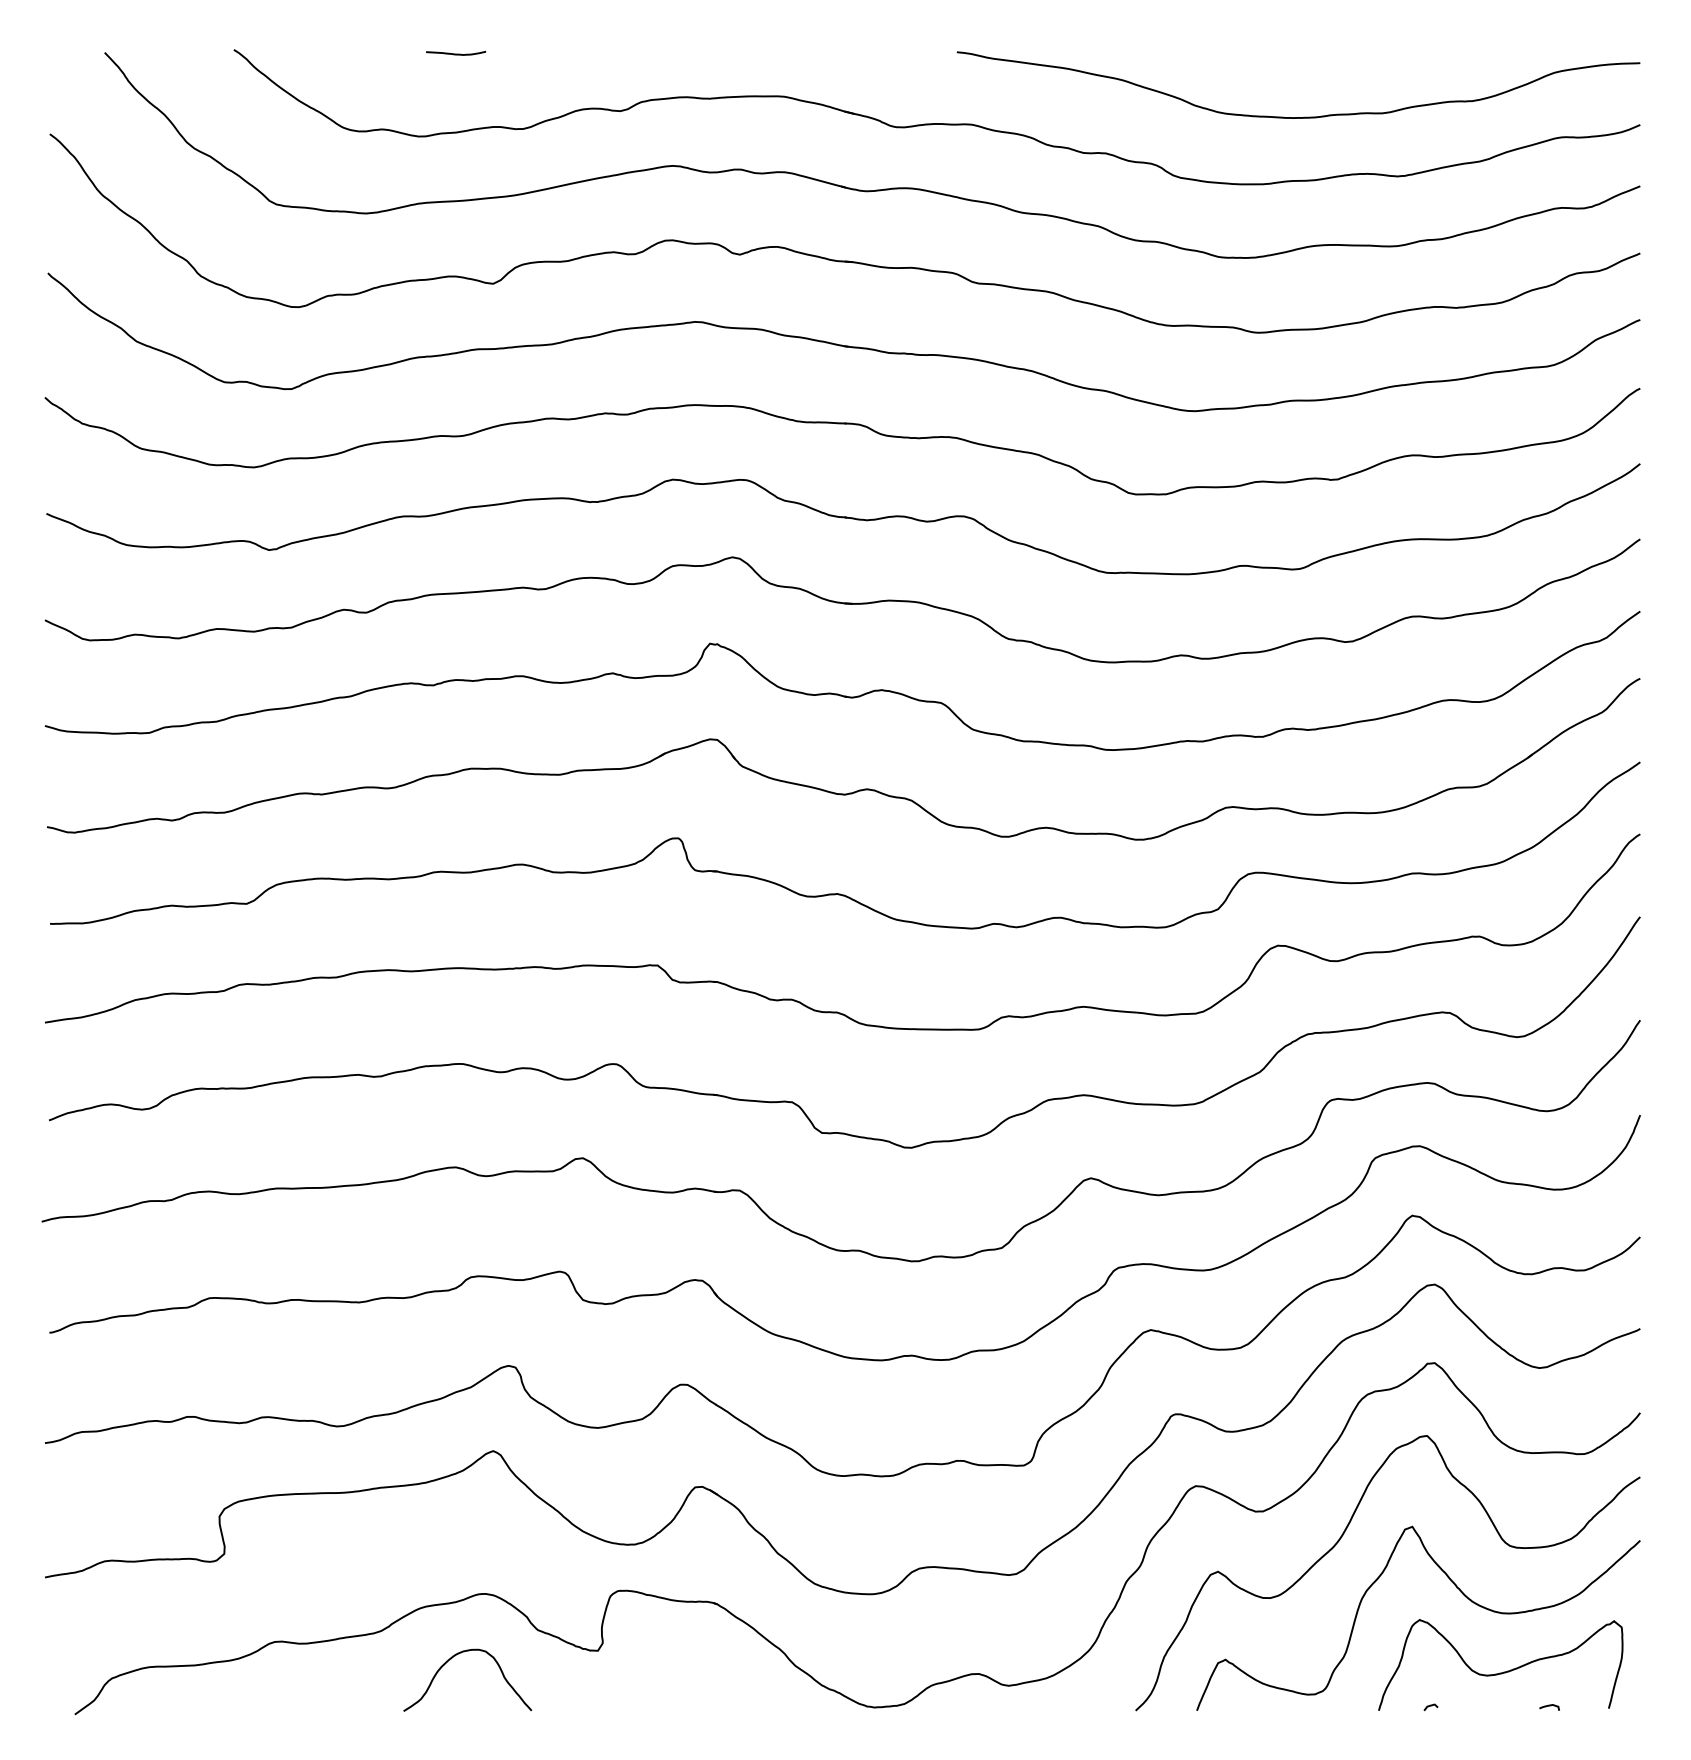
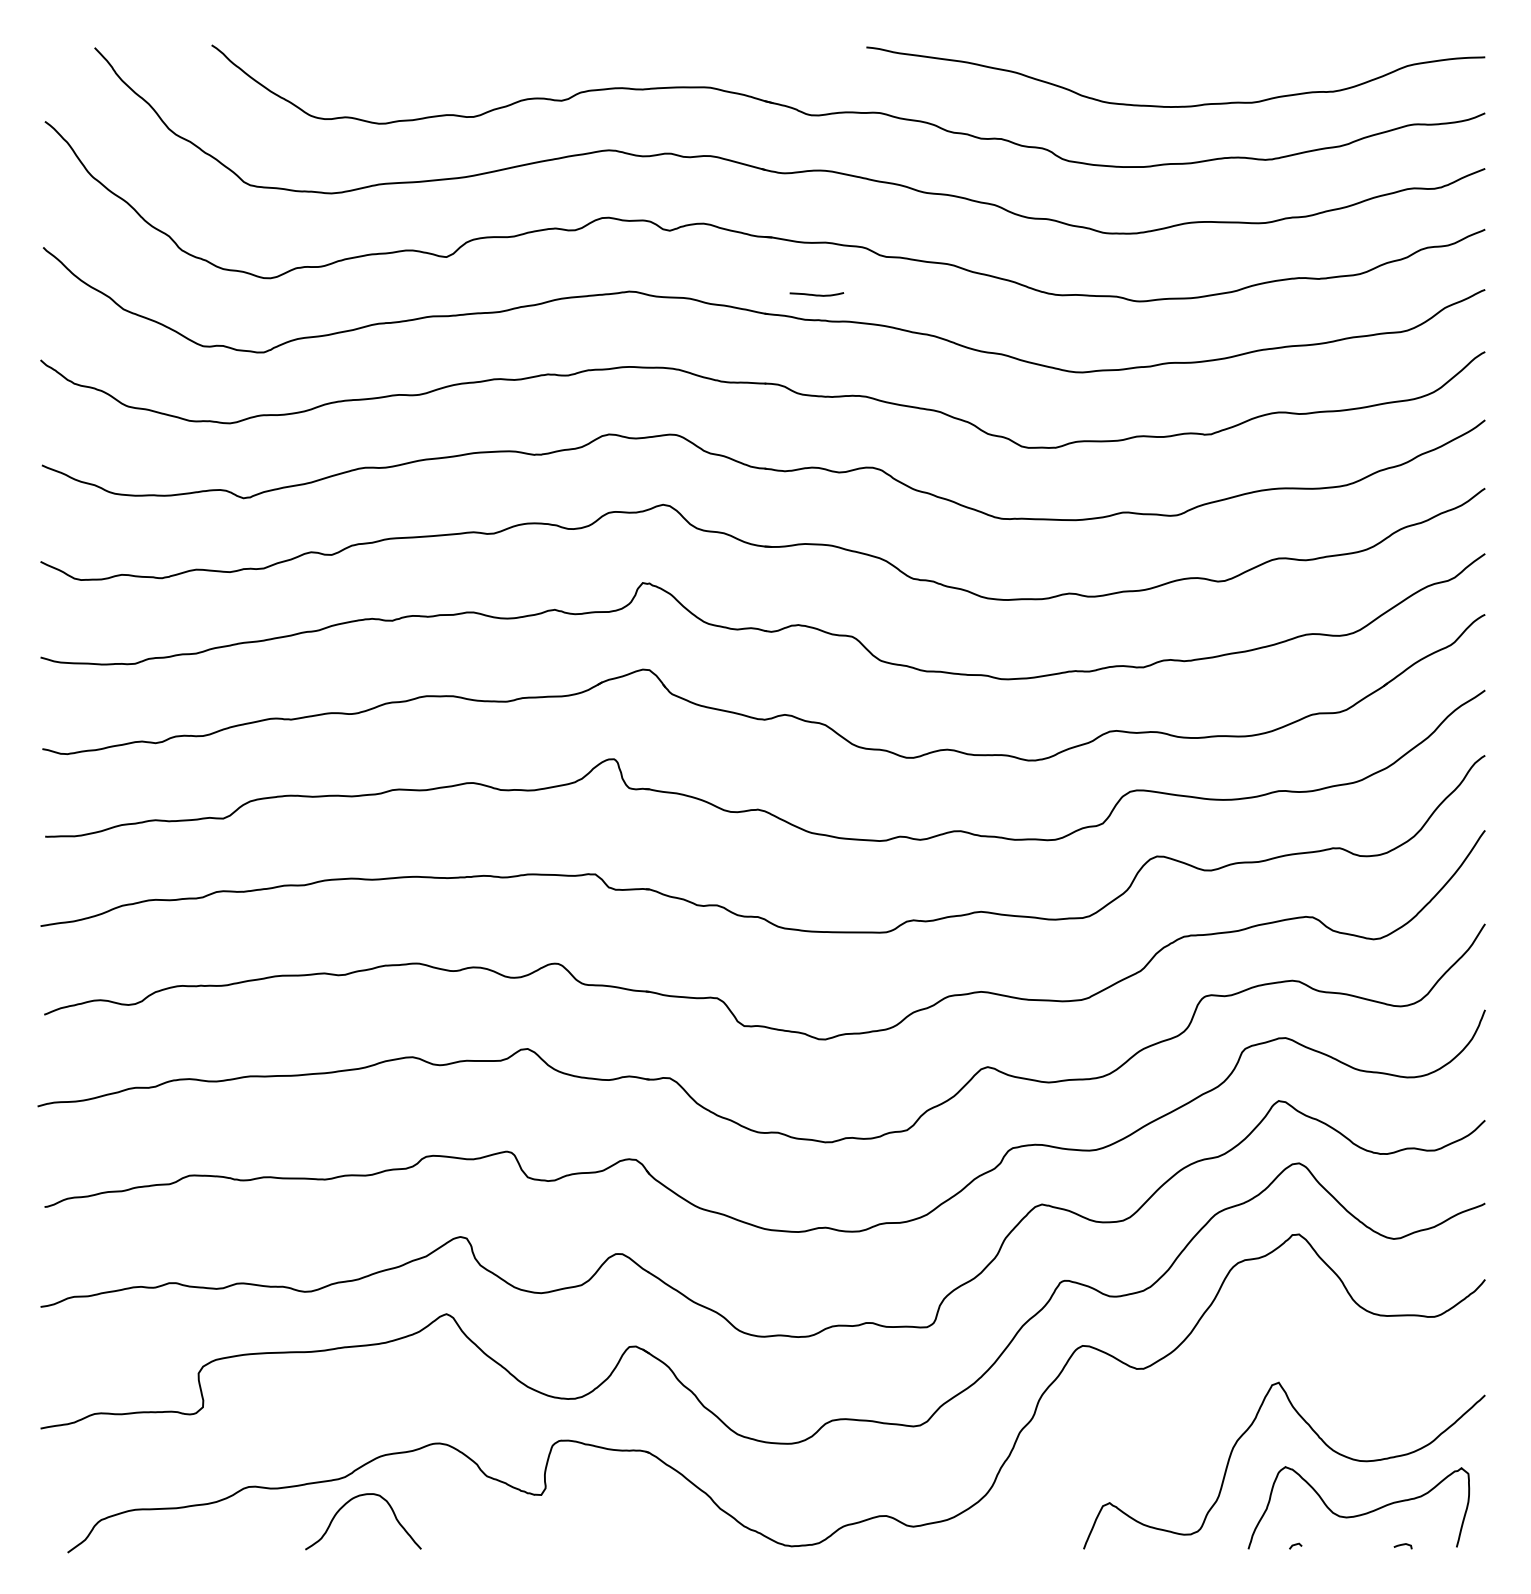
curve: (455, 53) -> (816, 294), moved
curve: (1340, 1540) -> (1213, 1395), removed
curve: (452, 1659) -> (349, 1502), moved

